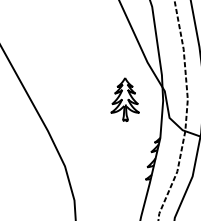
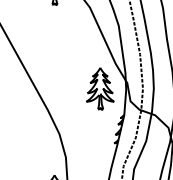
part: (125, 99) -> (100, 88), size x1.43

